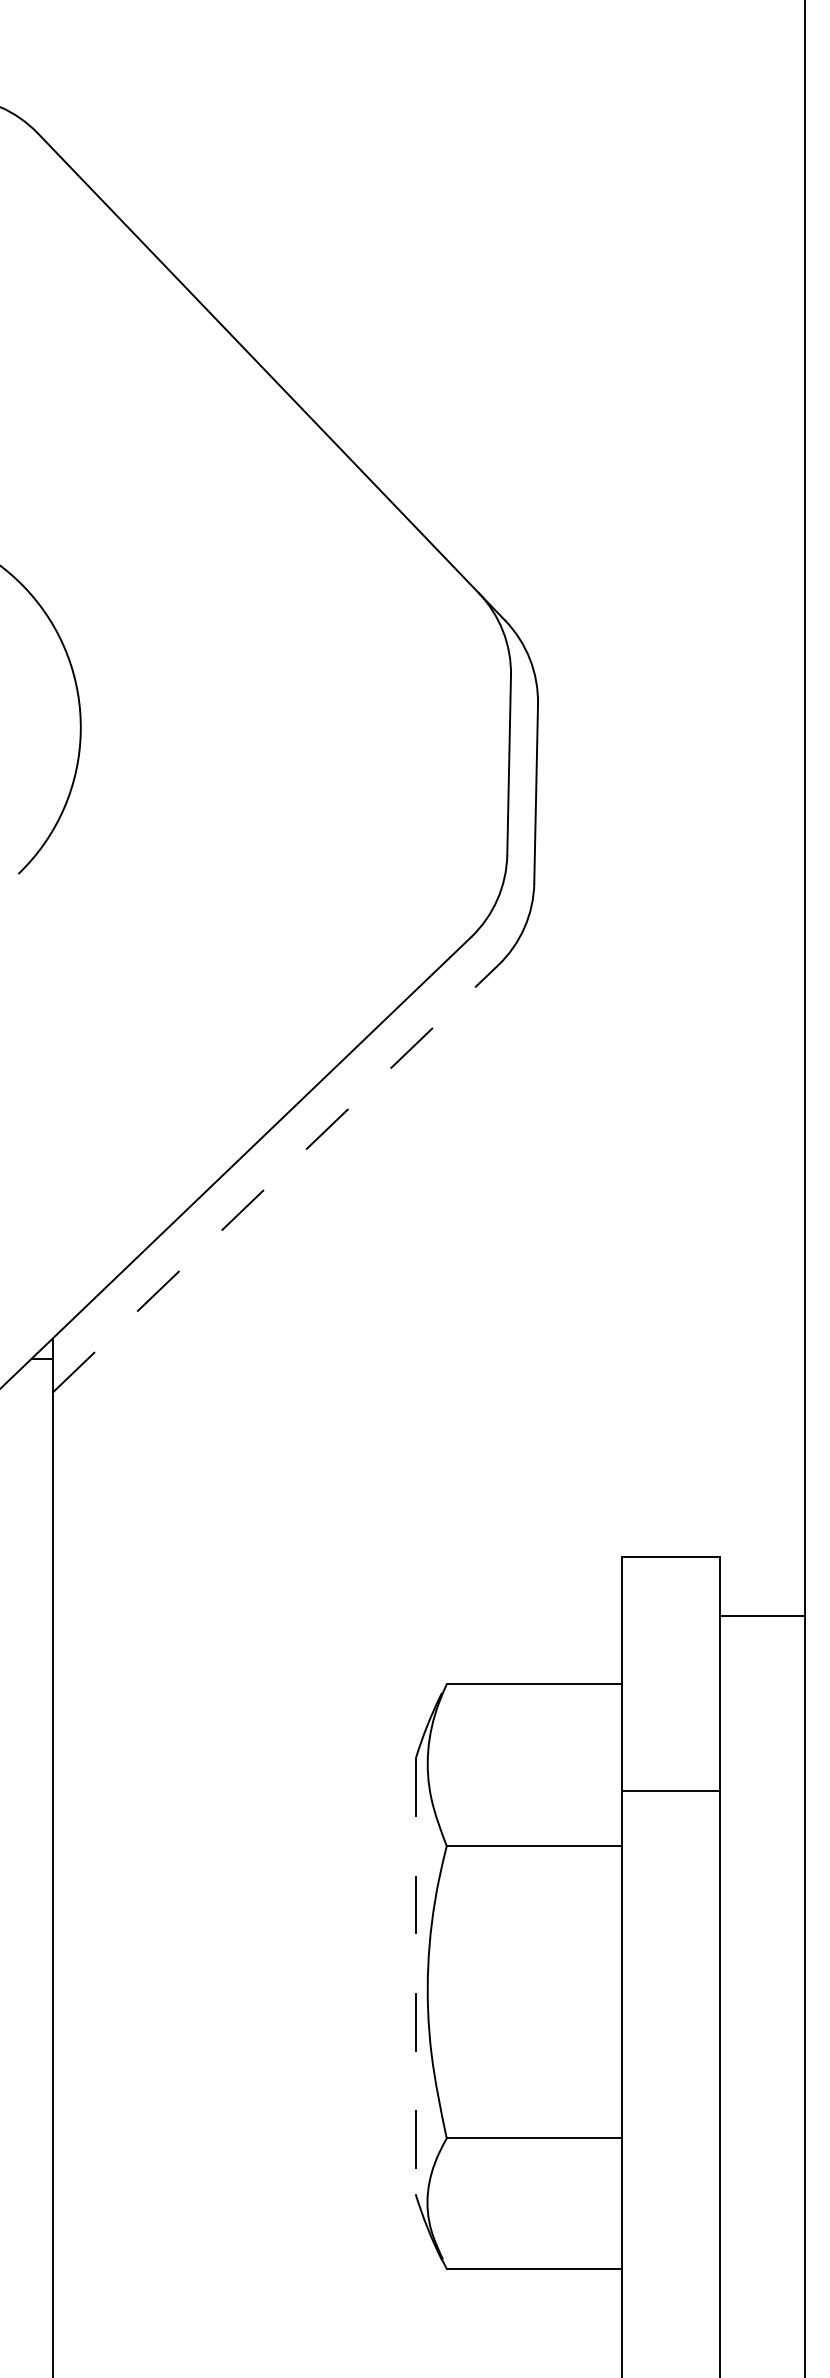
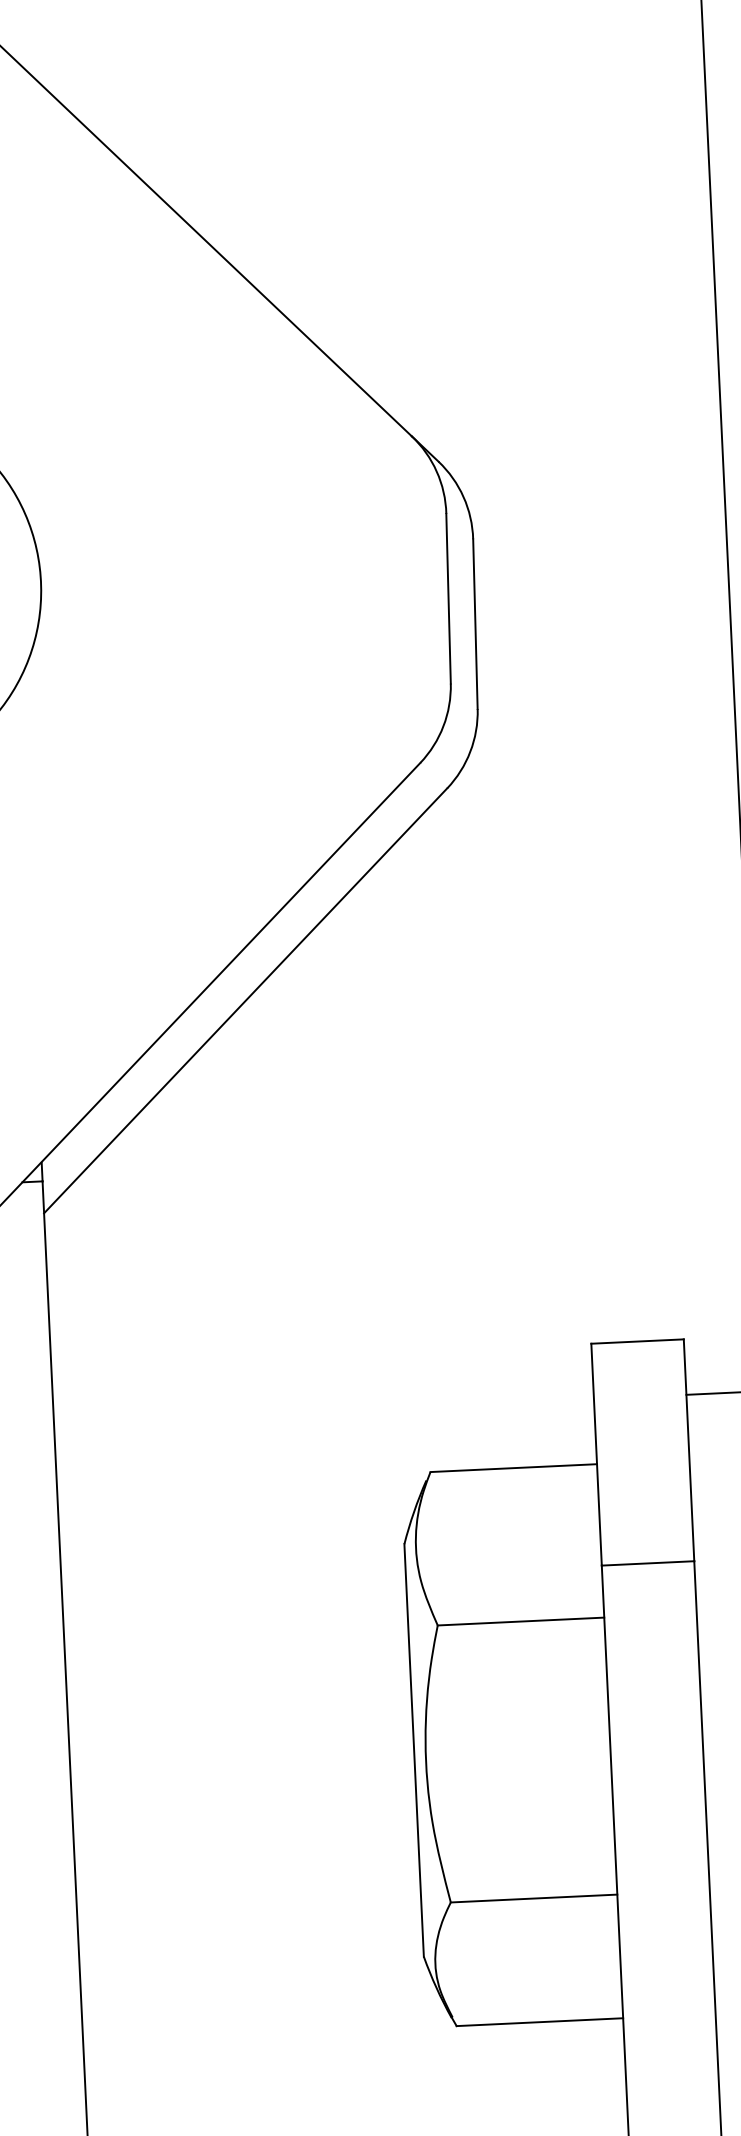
line: (275, 1178) -> (245, 1000), dashed -> solid
line: (415, 1976) -> (413, 1750), dashed -> solid

